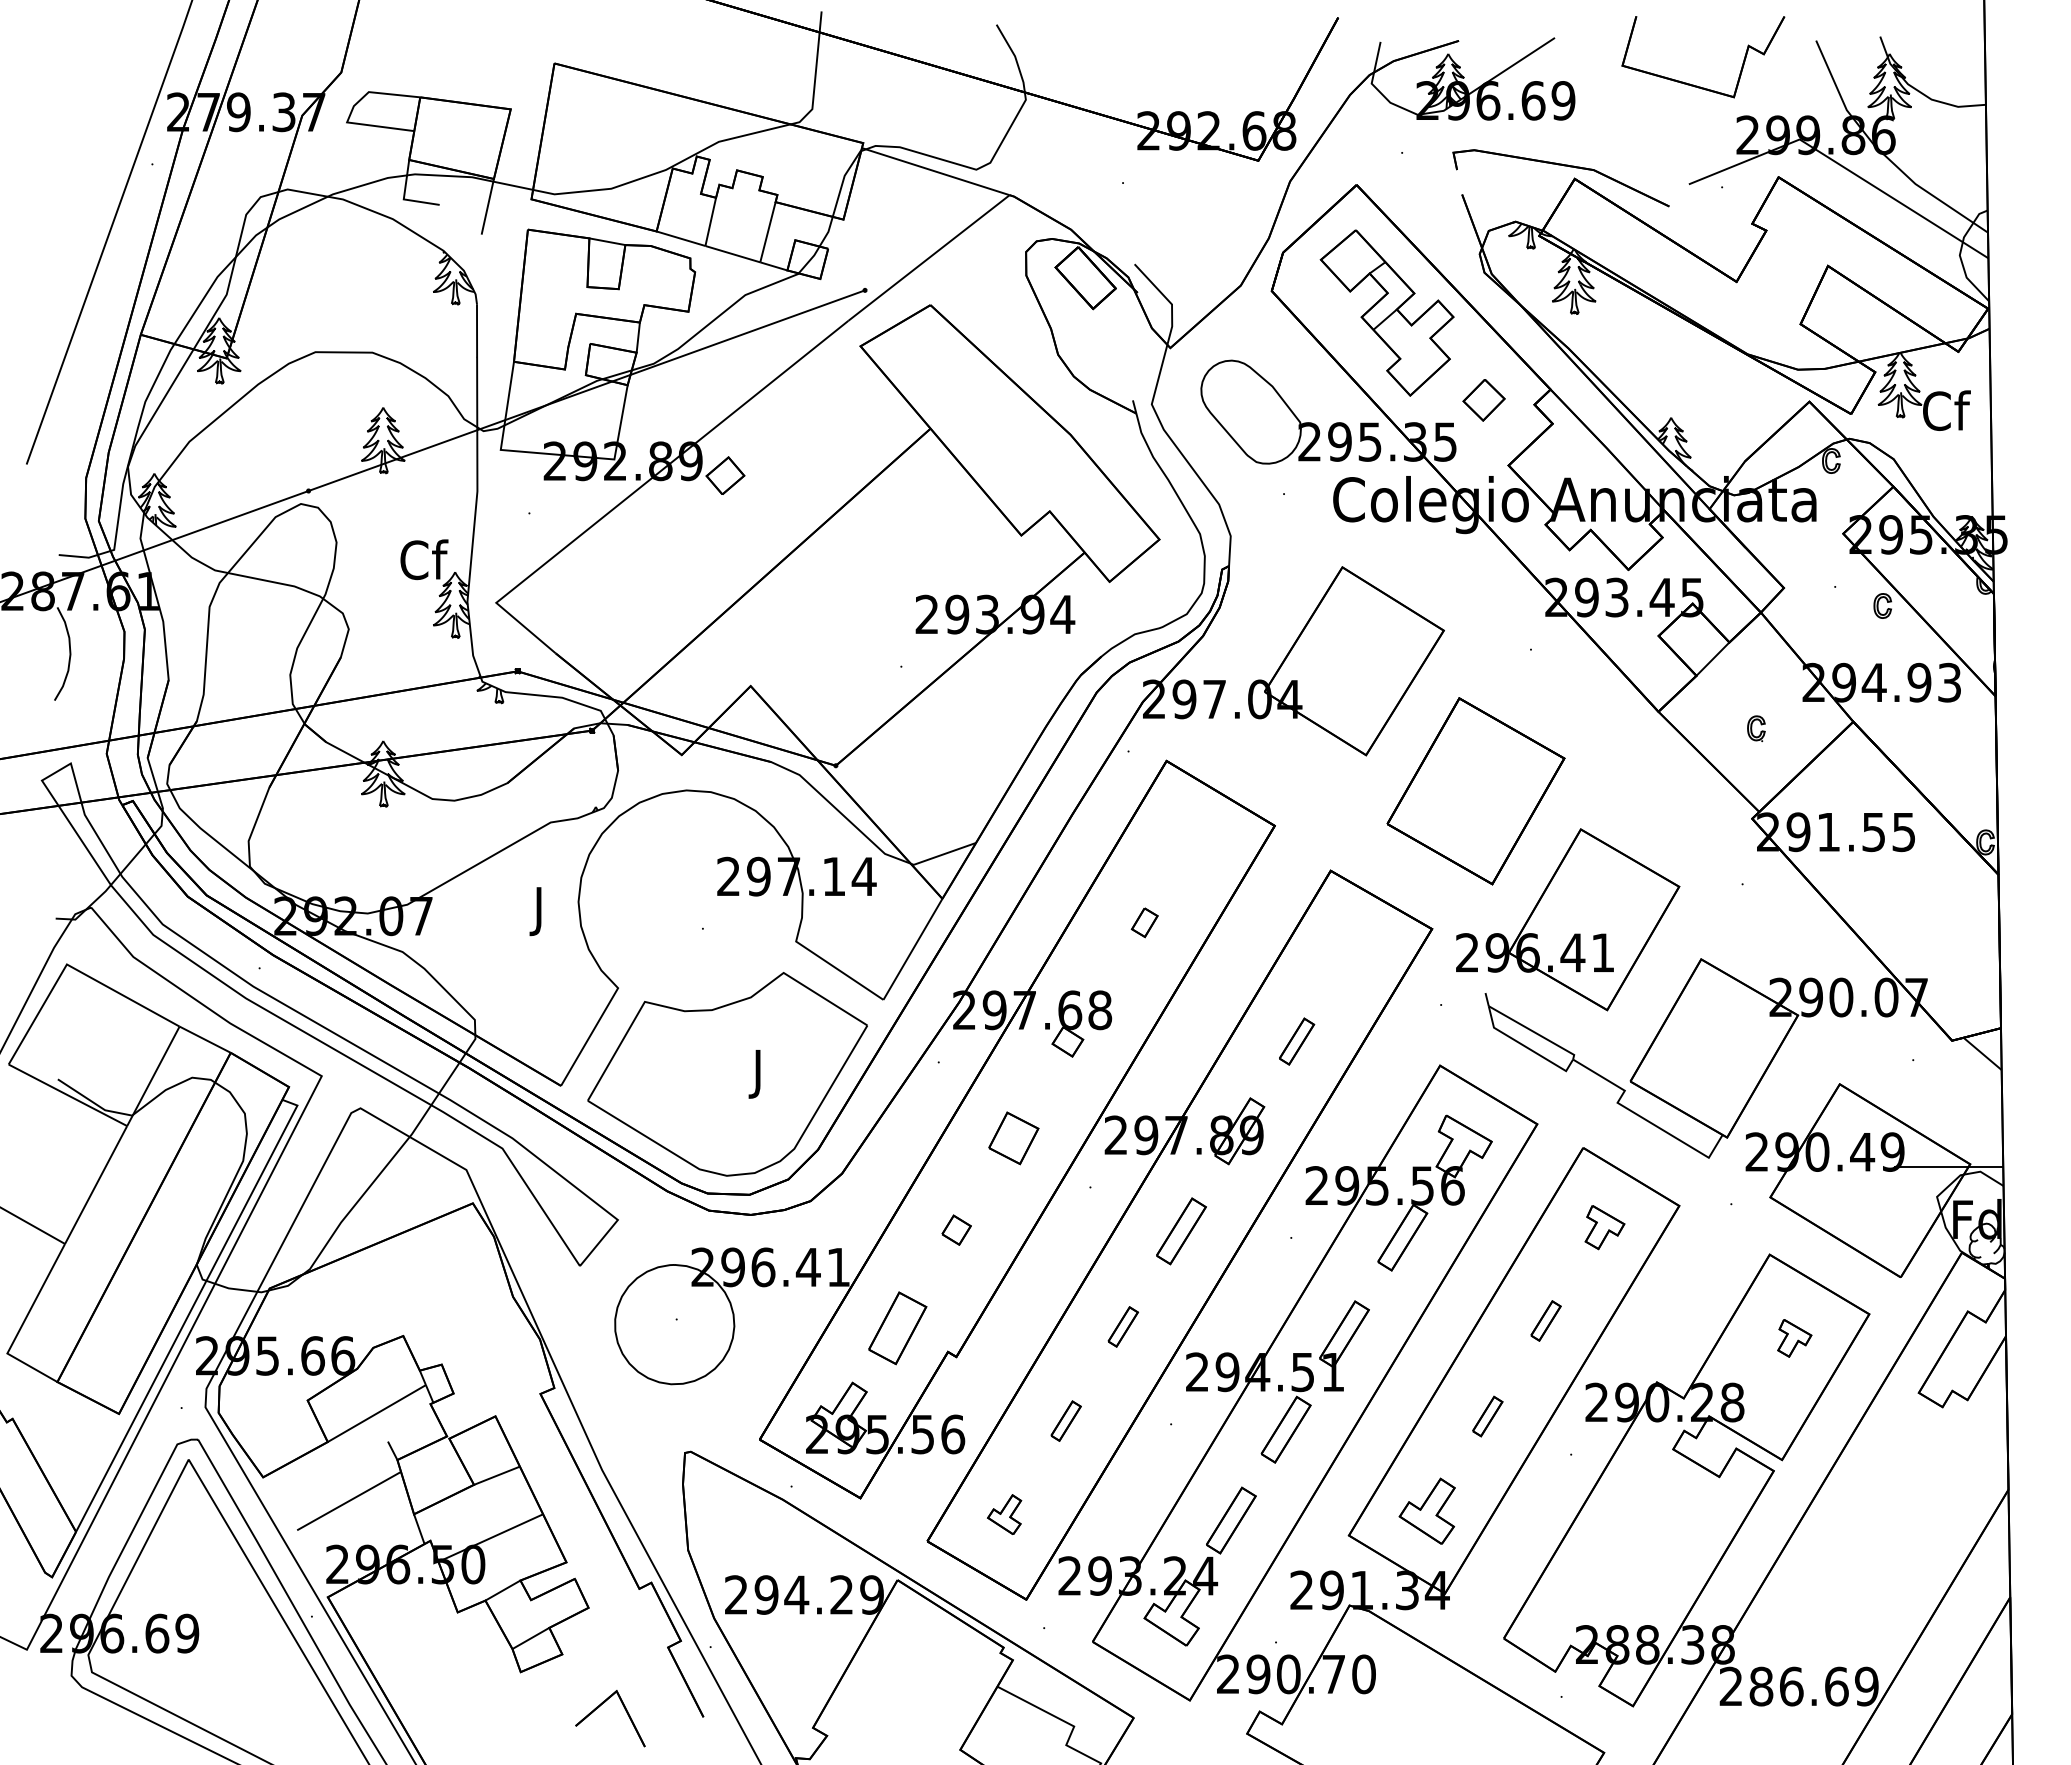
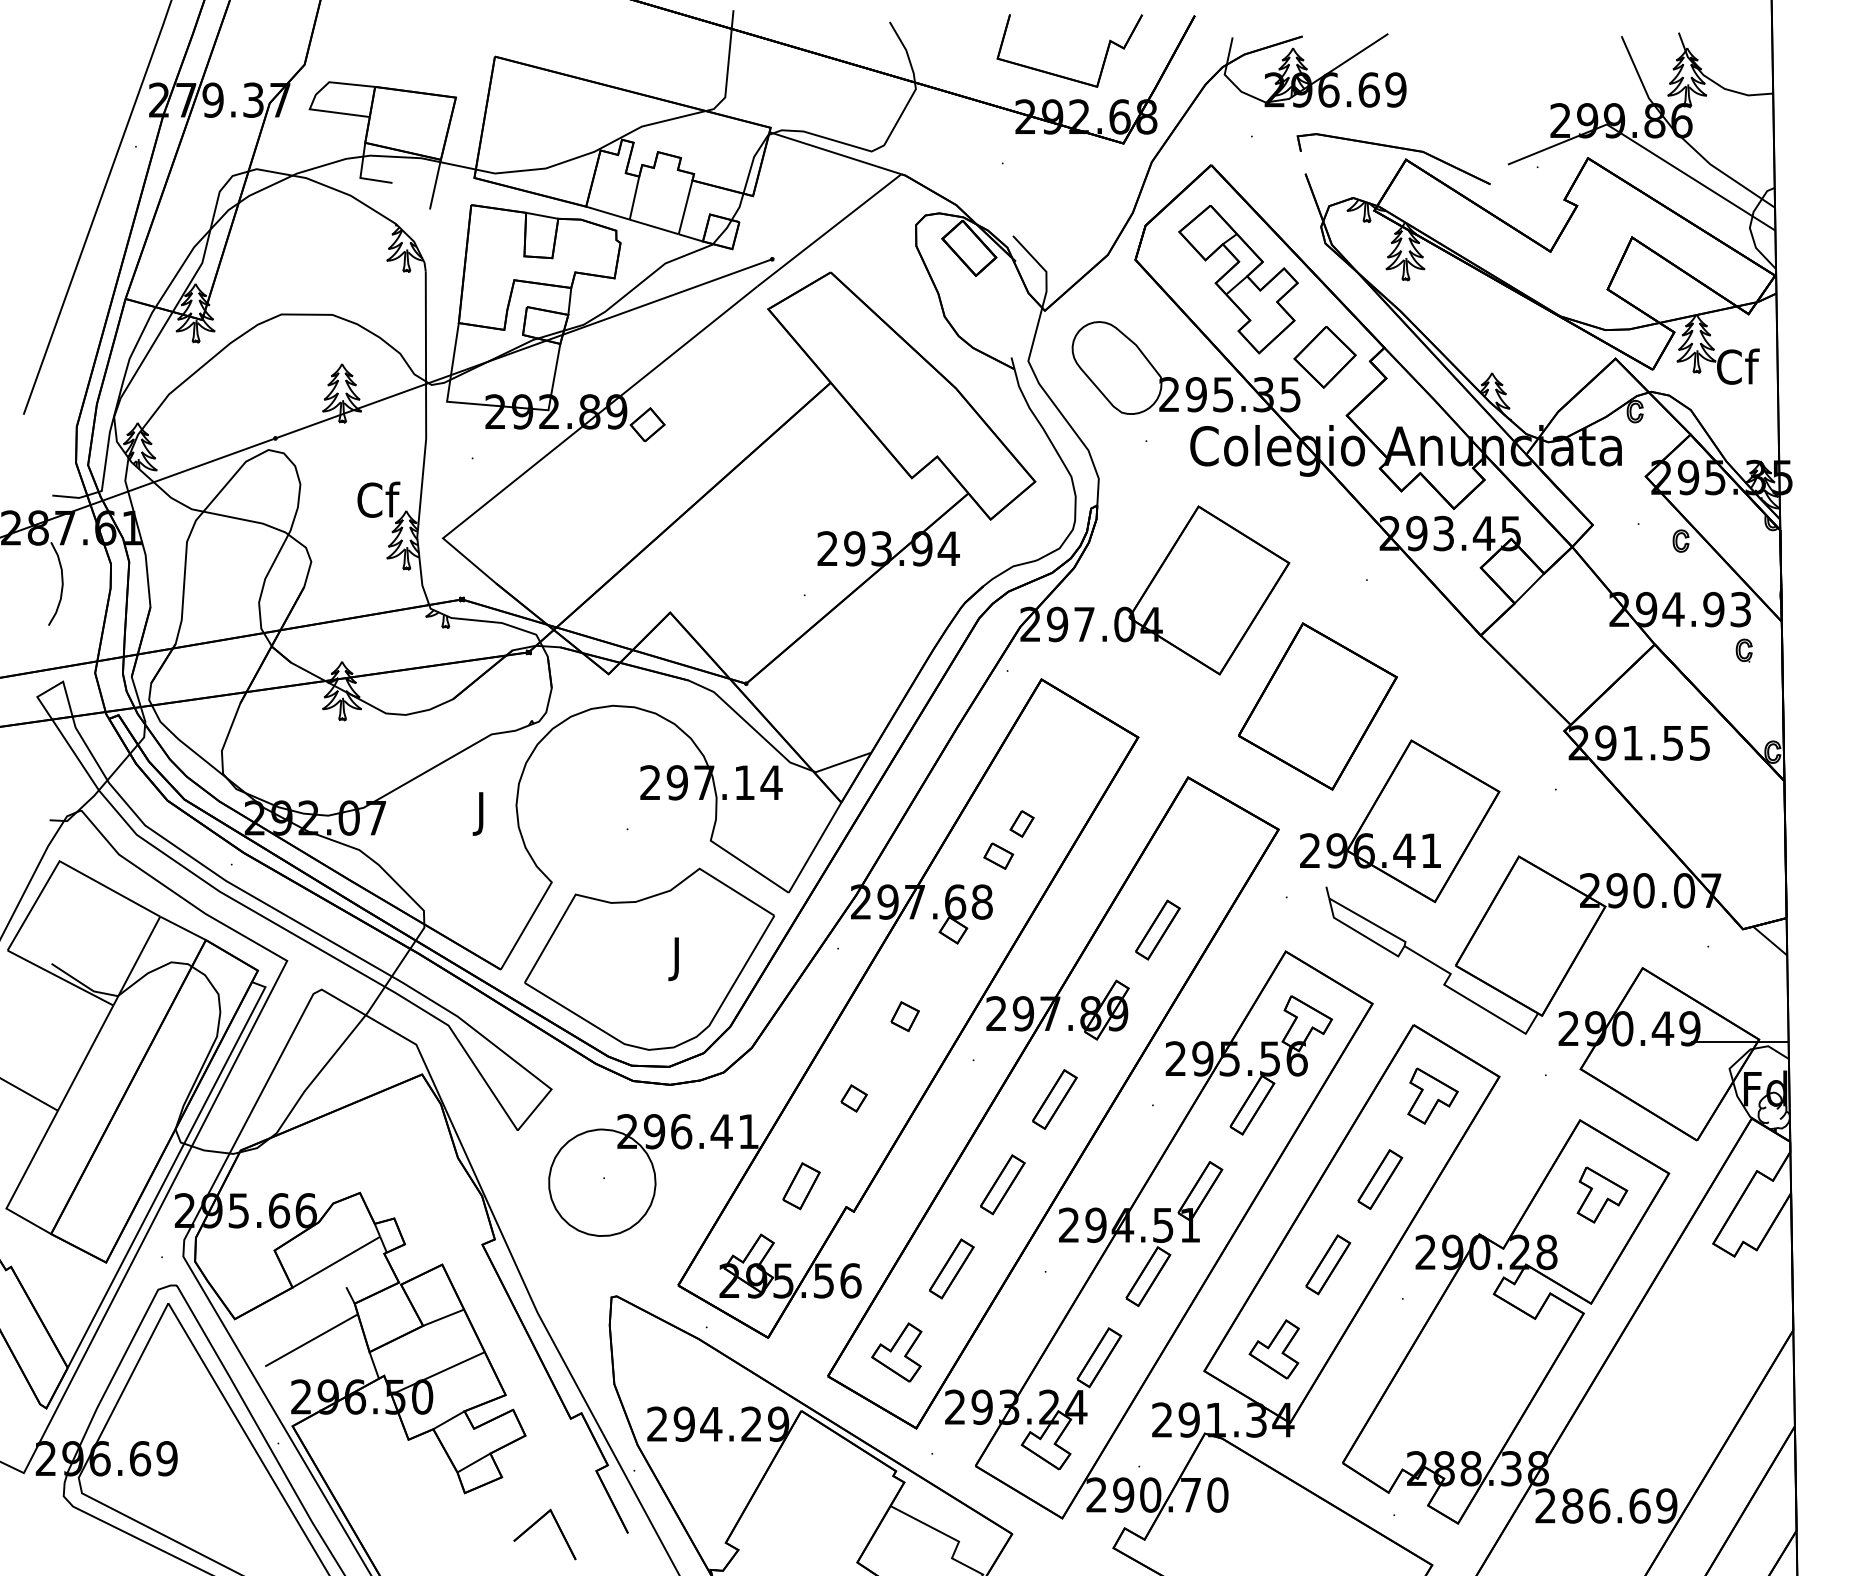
part: (1694, 84) -> (1061, 75), moved
part: (1483, 400) -> (1324, 357), size x1.67
part: (1755, 728) -> (1743, 650), moved
part: (1118, 958) -> (998, 855), added
part: (1296, 1040) -> (1157, 929), size x1.43
part: (1013, 1138) -> (904, 1016), size x0.62
part: (1604, 1226) -> (1432, 1095), size x1.43
part: (1546, 1320) -> (1380, 1179), size x1.67
part: (1122, 1326) -> (1002, 1184), size x1.67
part: (897, 1328) -> (801, 1186), size x0.71
part: (1794, 1337) -> (1602, 1194), size x1.67
part: (1487, 1416) -> (1328, 1264), size x1.67
part: (1065, 1420) -> (951, 1268), size x1.67
part: (1004, 1514) -> (896, 1352), size x1.67

